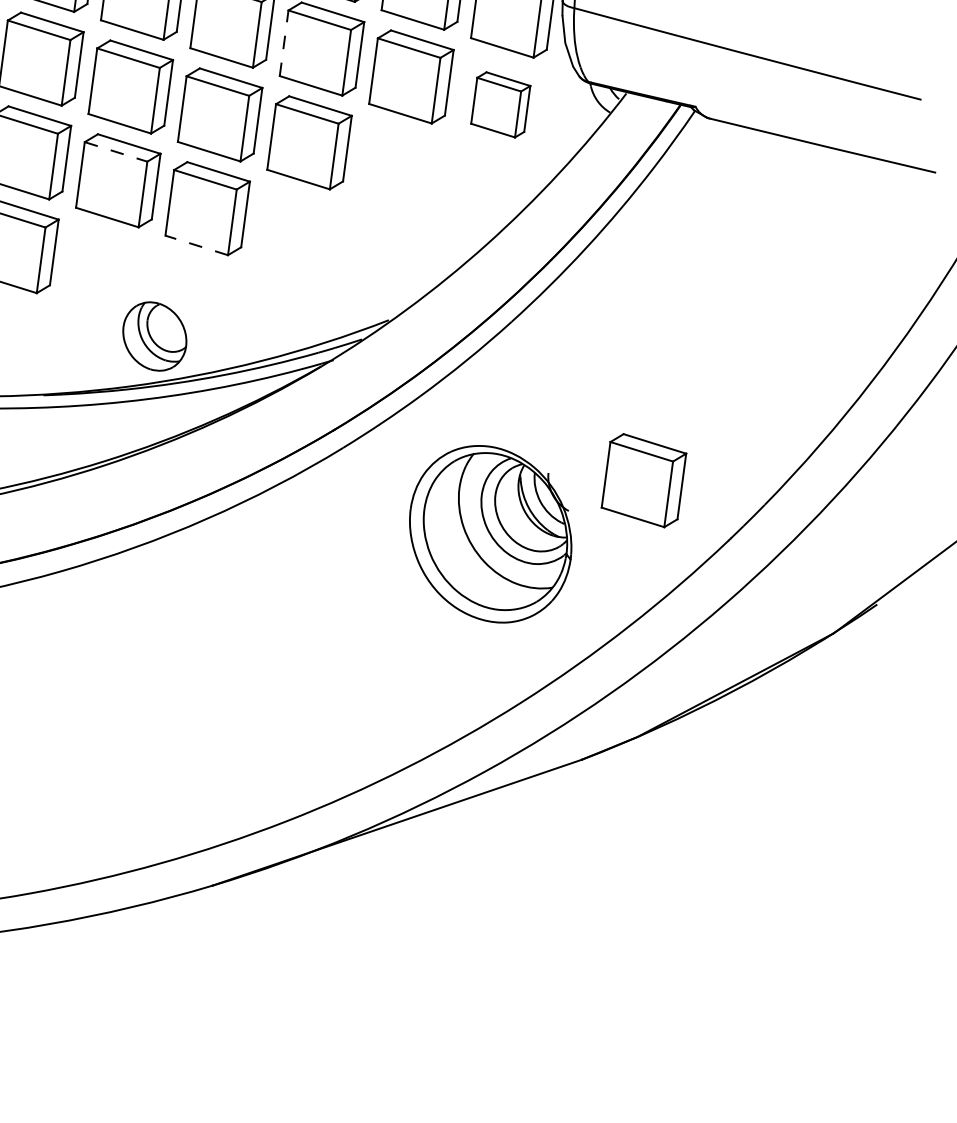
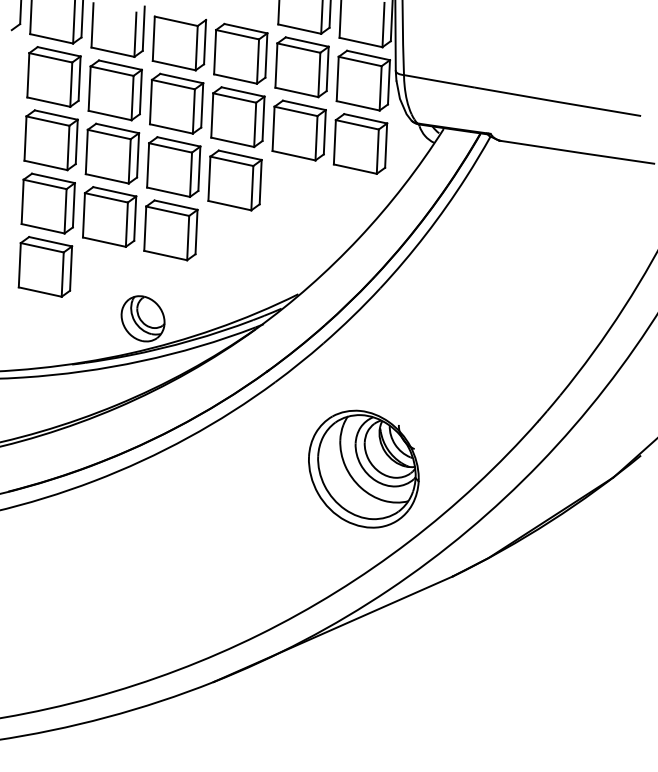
line: (284, 43) -> (212, 115), dashed -> solid
part: (500, 104) -> (360, 143), size x1.43
line: (116, 151) -> (106, 197), dashed -> solid
line: (196, 245) -> (165, 255), dashed -> solid
part: (643, 480) -> (477, 386), removed
part: (490, 533) -> (363, 468), moved

